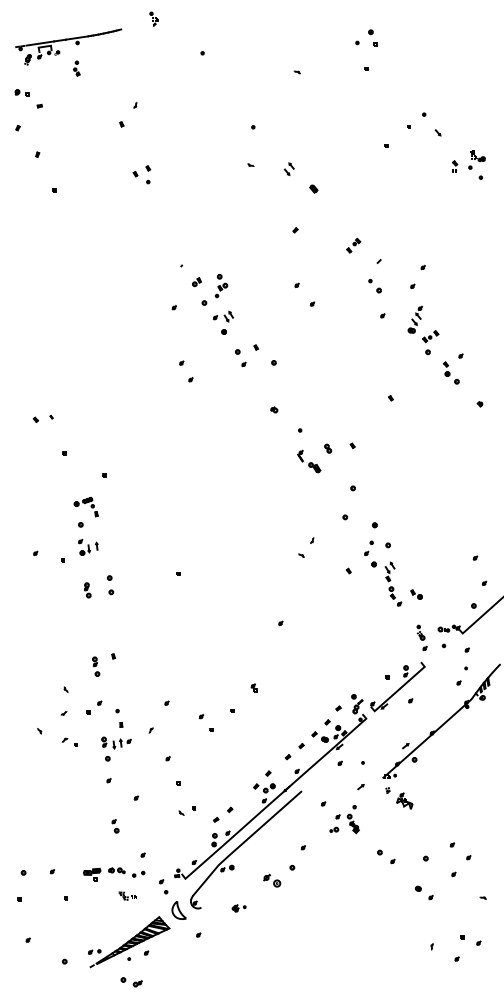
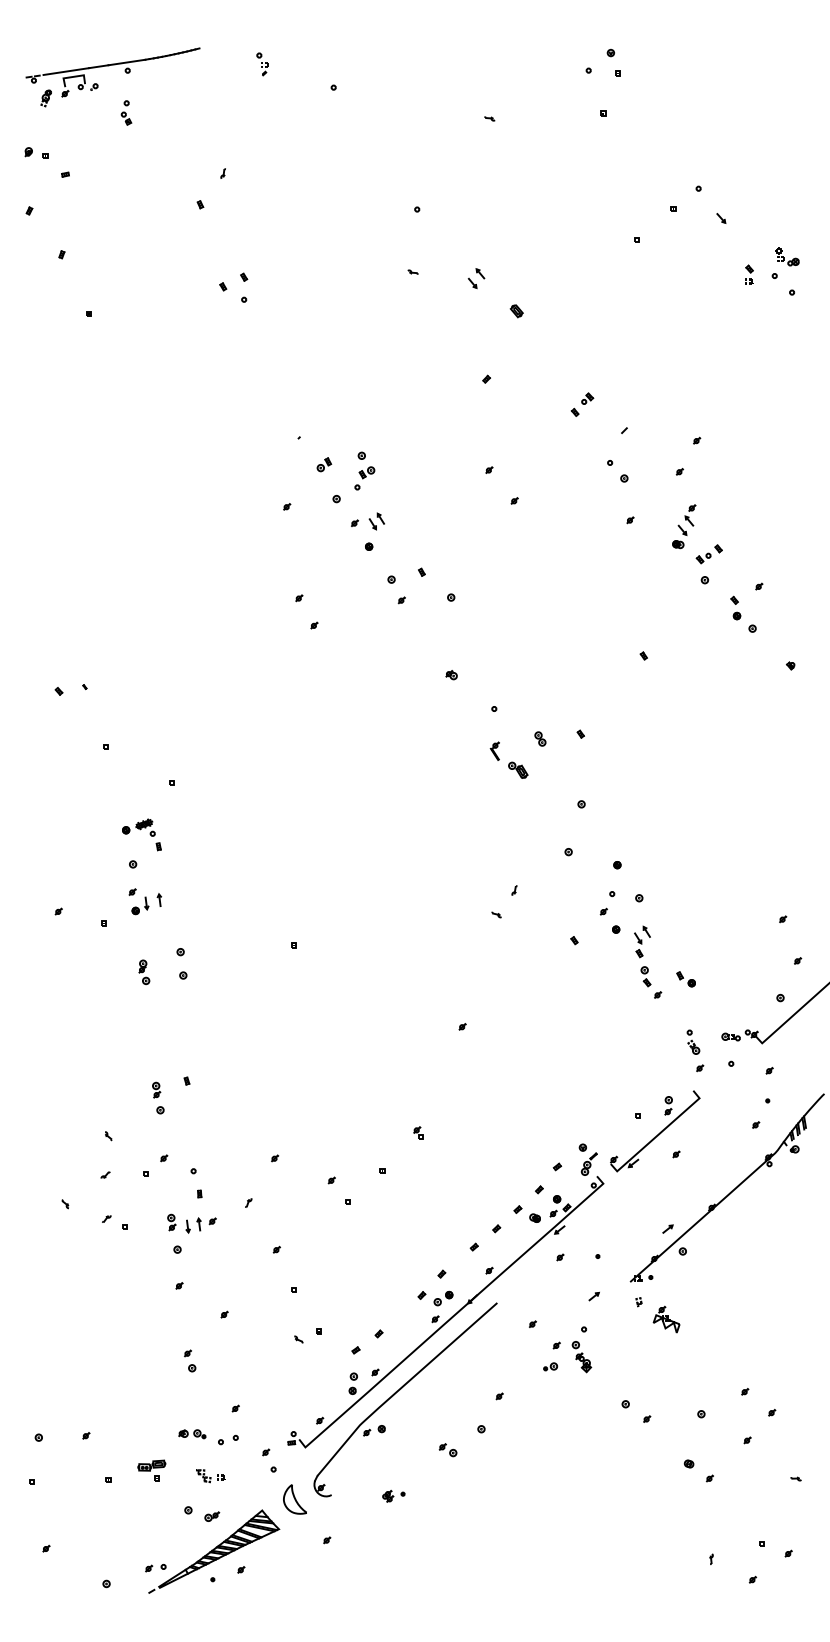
part: (153, 18) -> (262, 63), moved
part: (92, 874) -> (152, 1469), moved
part: (271, 879) -> (447, 1448), size x0.62
part: (131, 982) -> (201, 1514), moved

